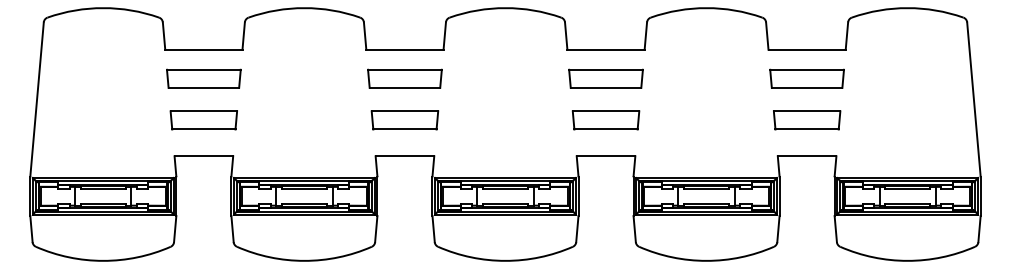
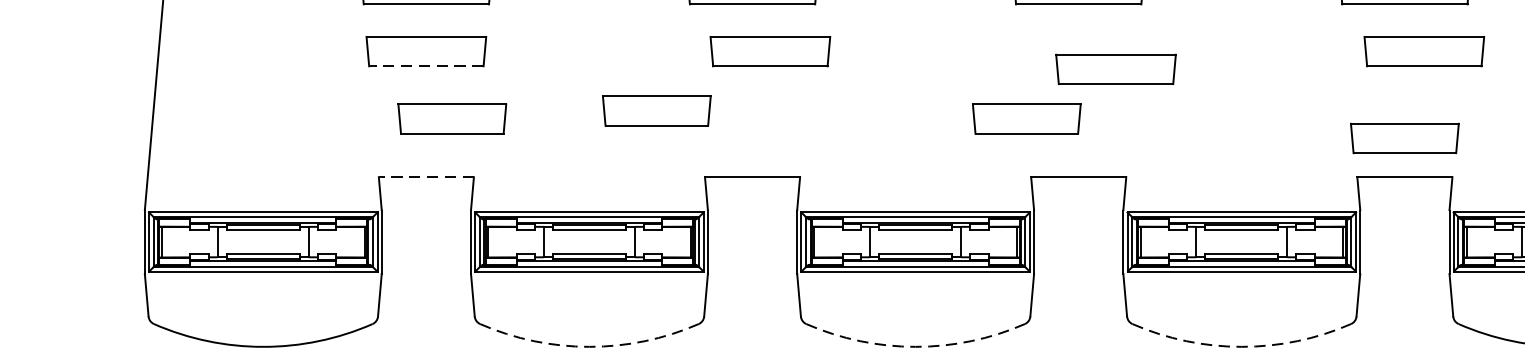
part: (404, 78) -> (769, 51), moved
part: (605, 78) -> (1115, 68), moved
part: (806, 78) -> (1423, 51), moved
line: (203, 87) -> (425, 65), solid -> dashed
part: (203, 120) -> (451, 119), moved
part: (404, 120) -> (656, 111), moved
part: (605, 120) -> (1025, 119), moved
part: (807, 120) -> (1405, 138), moved
line: (203, 156) -> (425, 177), solid -> dashed
arc: (304, 260) -> (589, 346), solid -> dashed
arc: (505, 260) -> (915, 346), solid -> dashed
arc: (706, 260) -> (1241, 346), solid -> dashed

